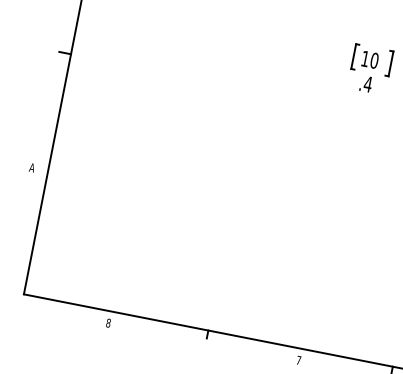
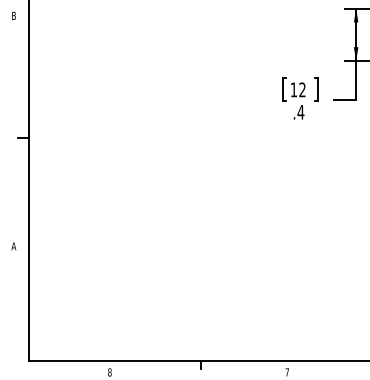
text: (374, 60) -> (302, 89), 10 -> 12

